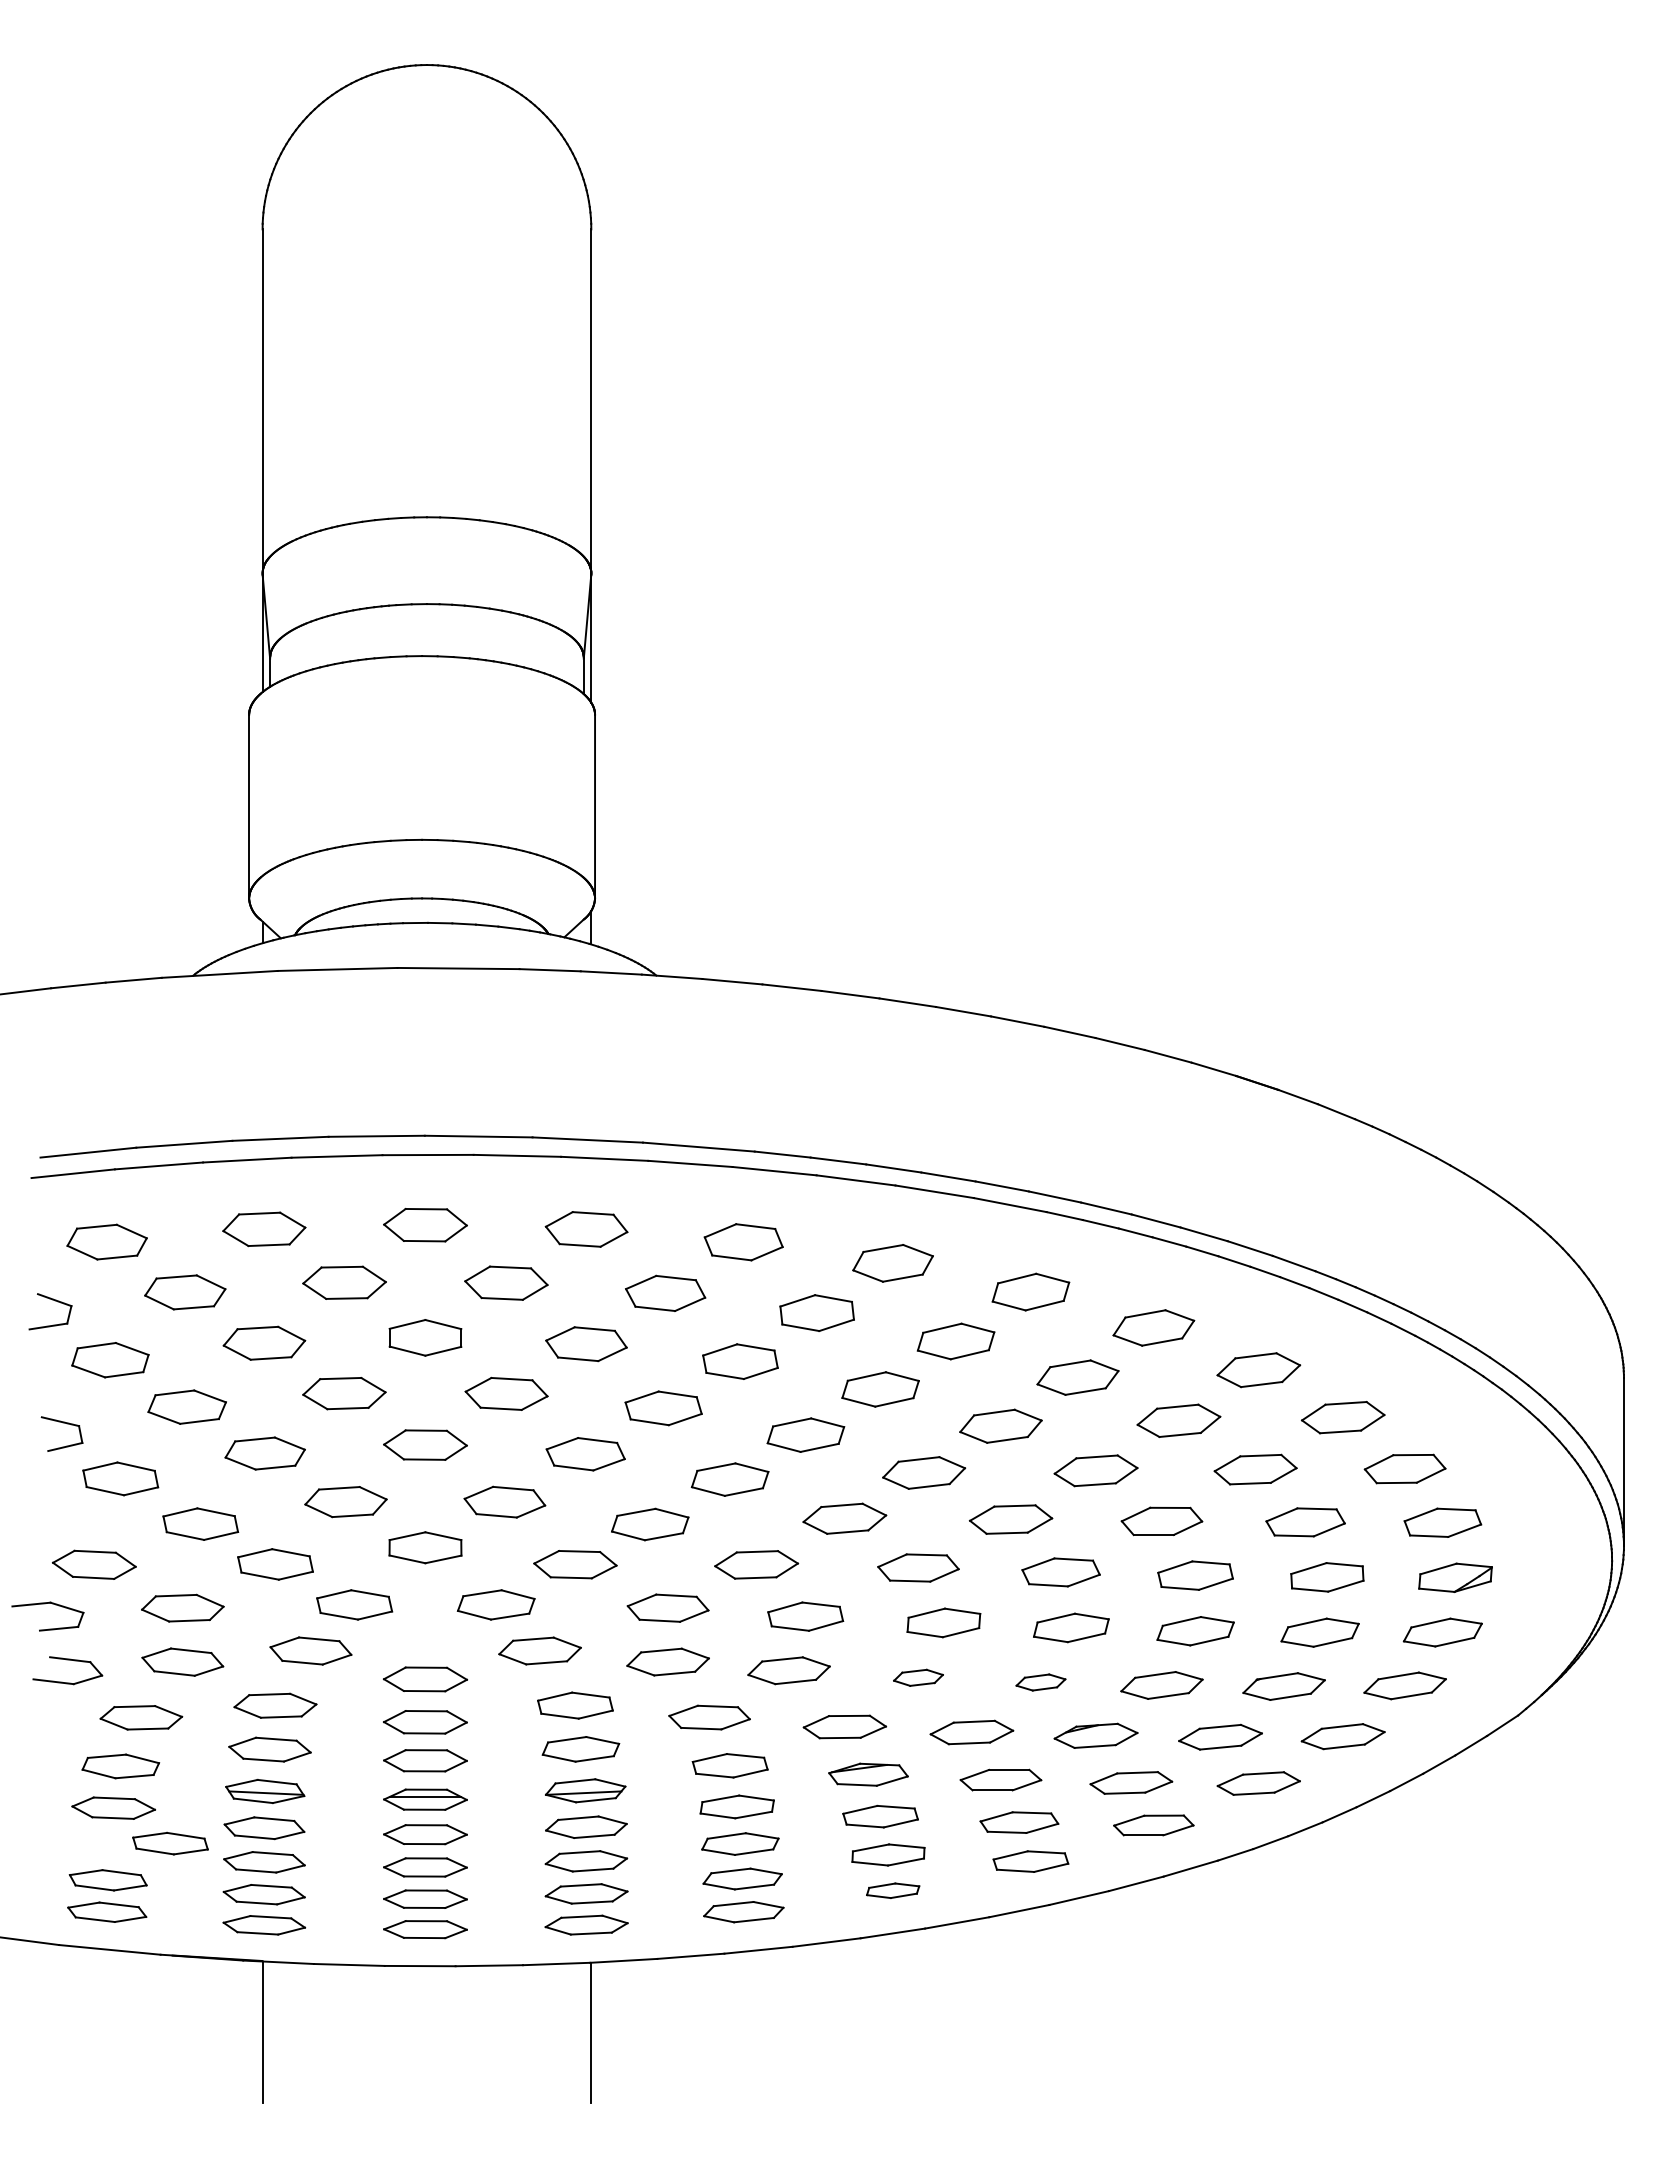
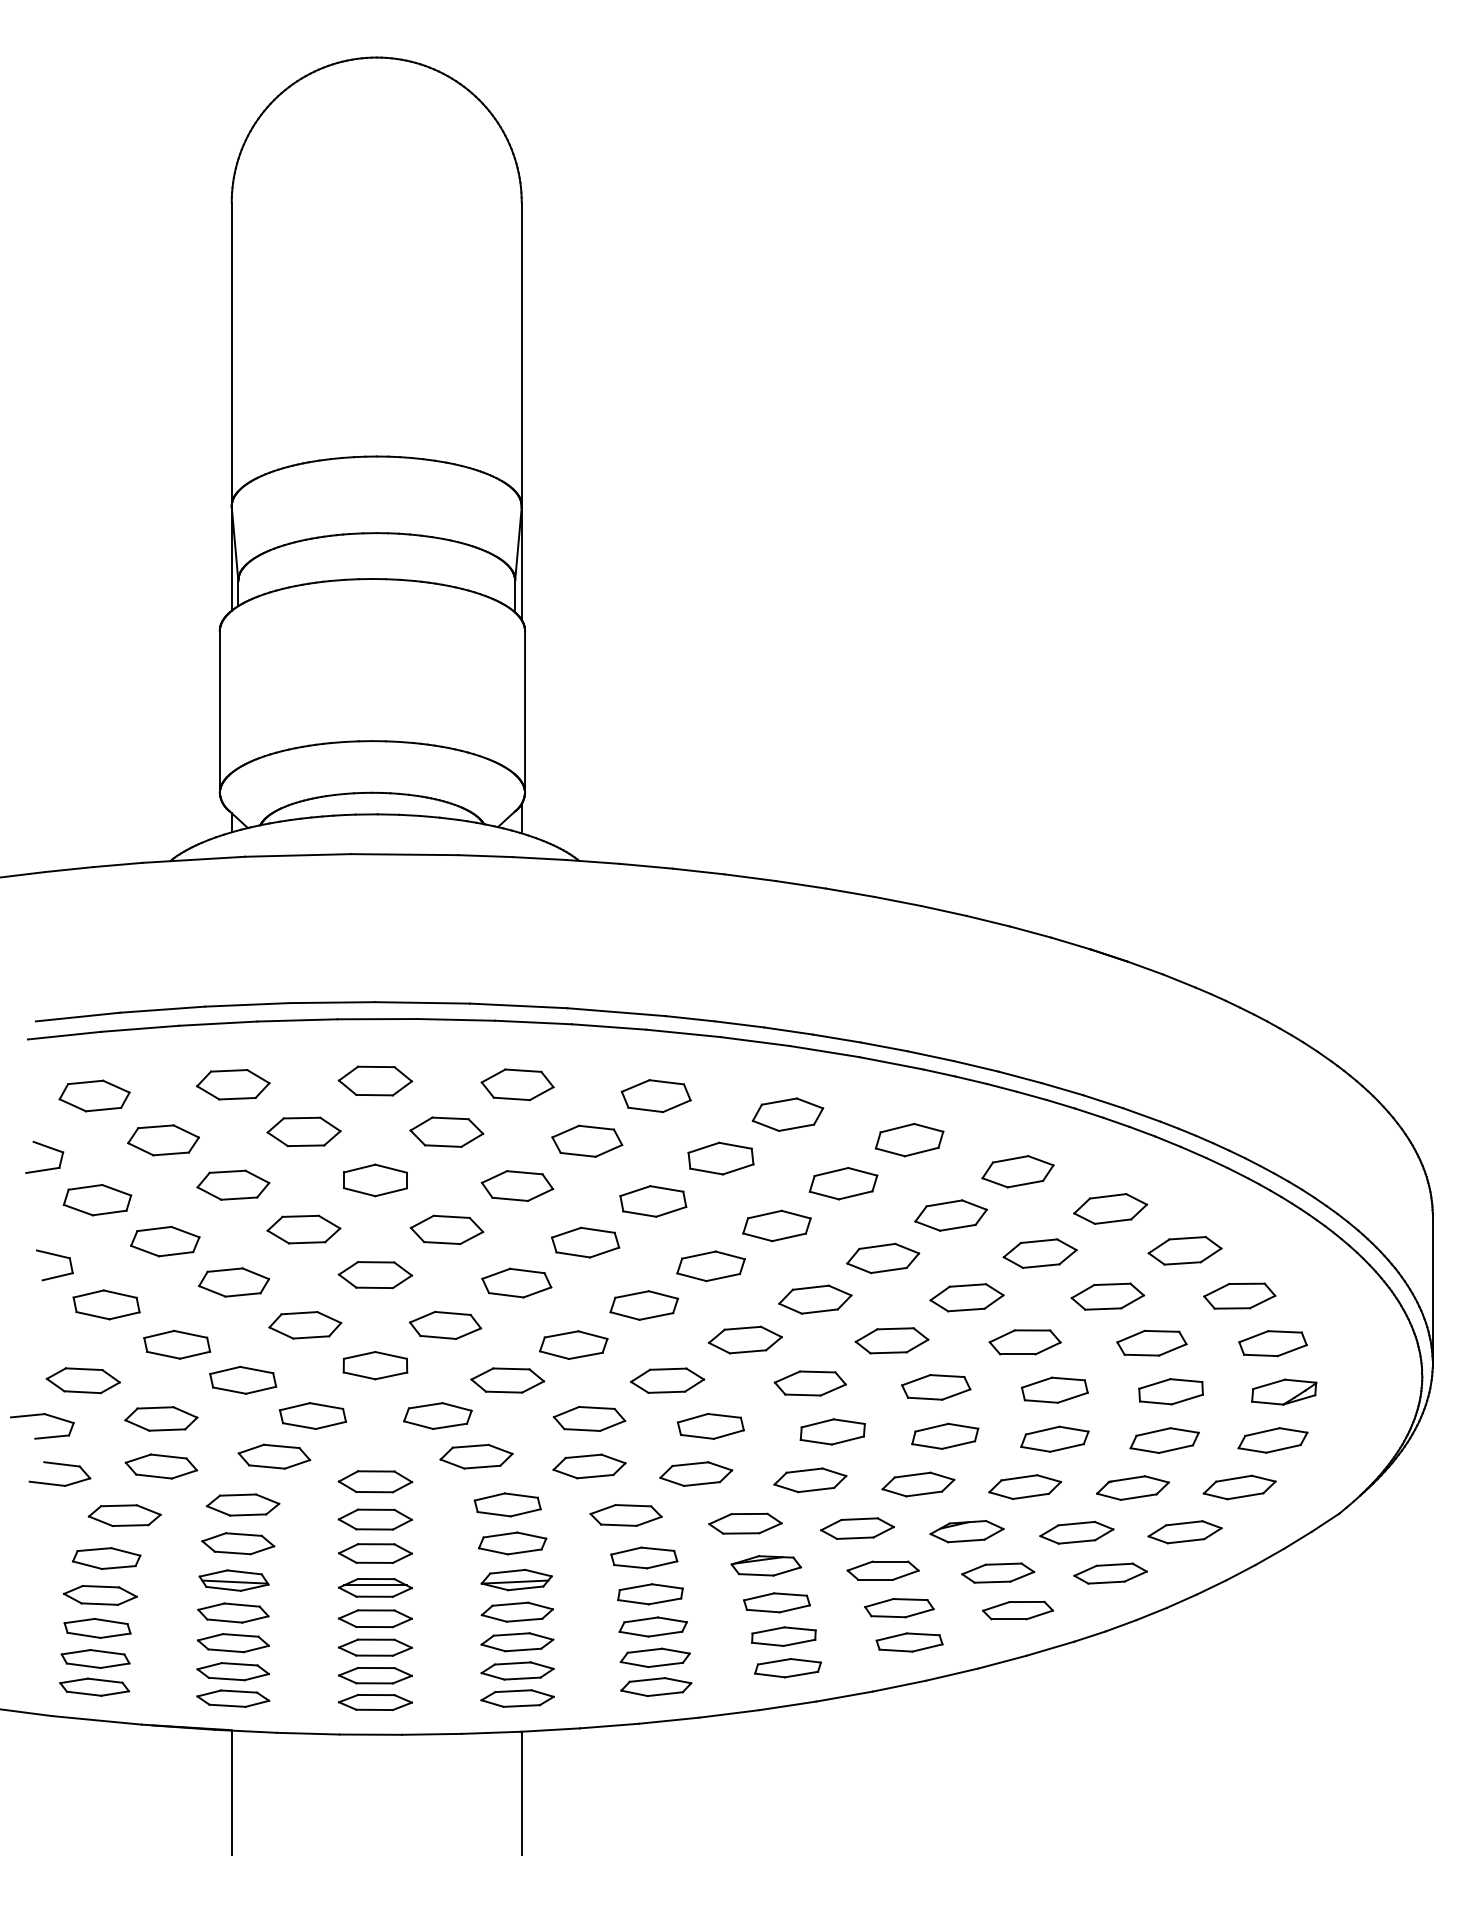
part: (918, 1677) -> (810, 1480), size x1.67
part: (1040, 1682) -> (918, 1484), size x1.67
part: (170, 1843) -> (97, 1628), moved
part: (892, 1890) -> (787, 1667), size x1.43

